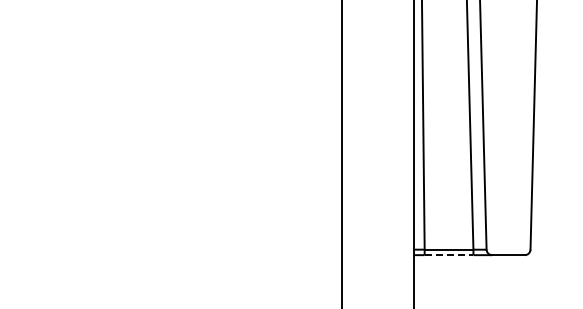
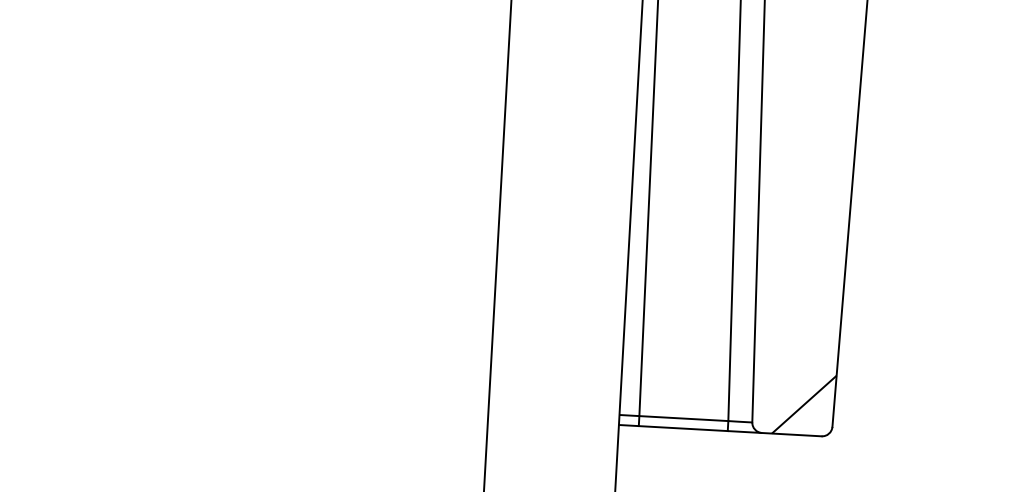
hatch: (514, 238) -> (804, 404), added
line: (449, 255) -> (684, 429), dashed -> solid

